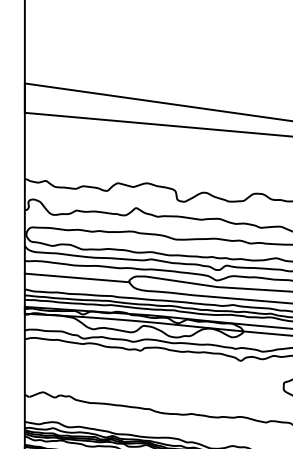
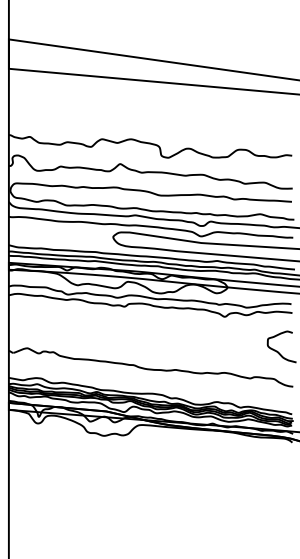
line: (76, 277) -> (60, 233), removed

